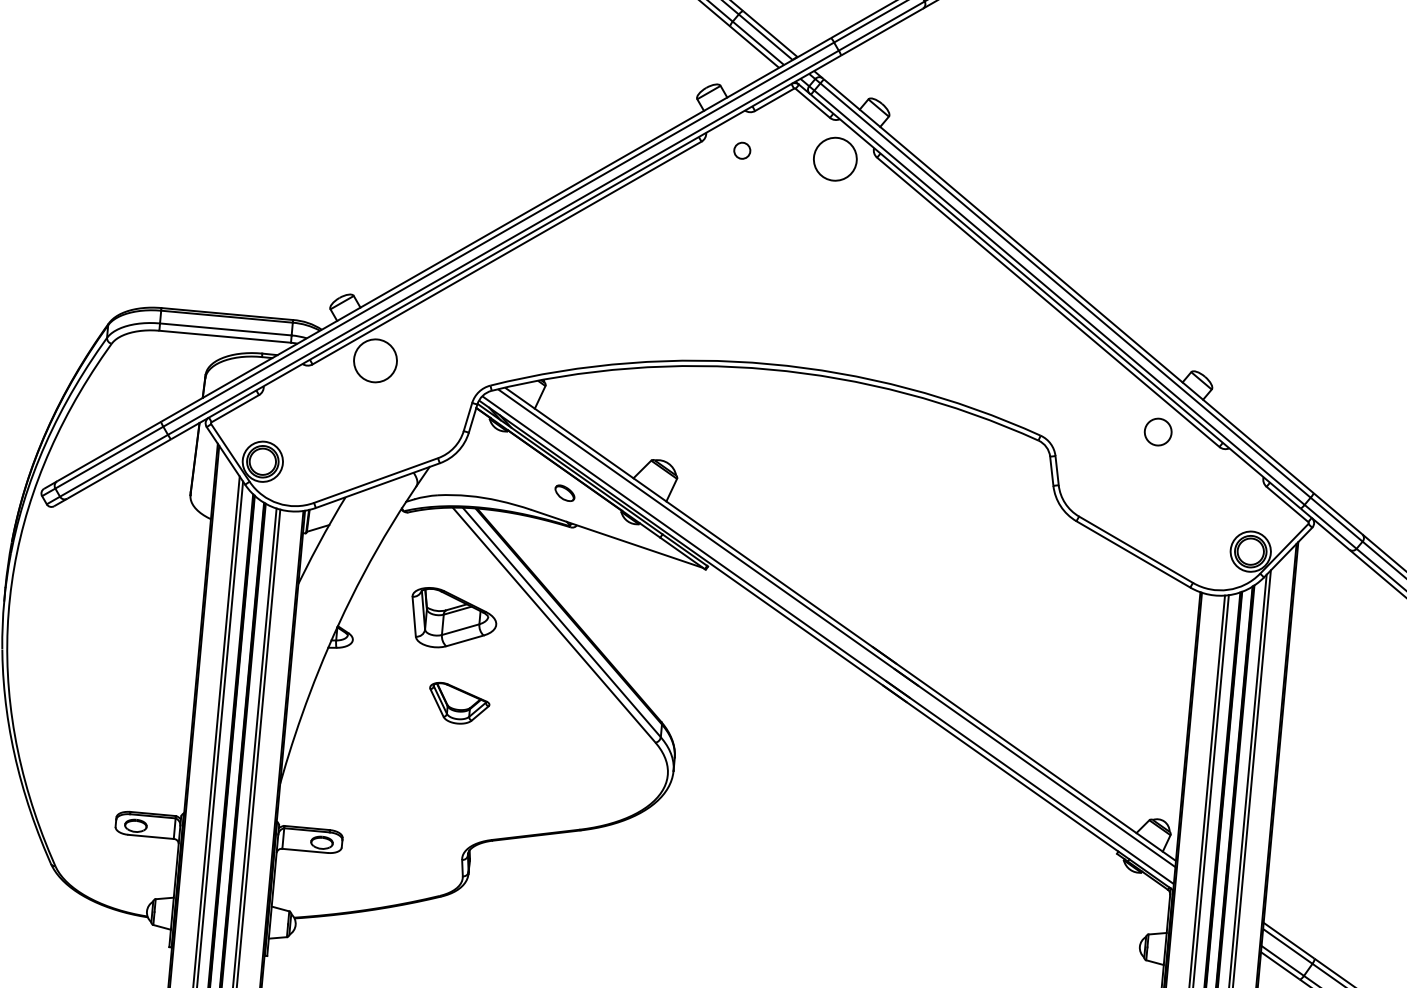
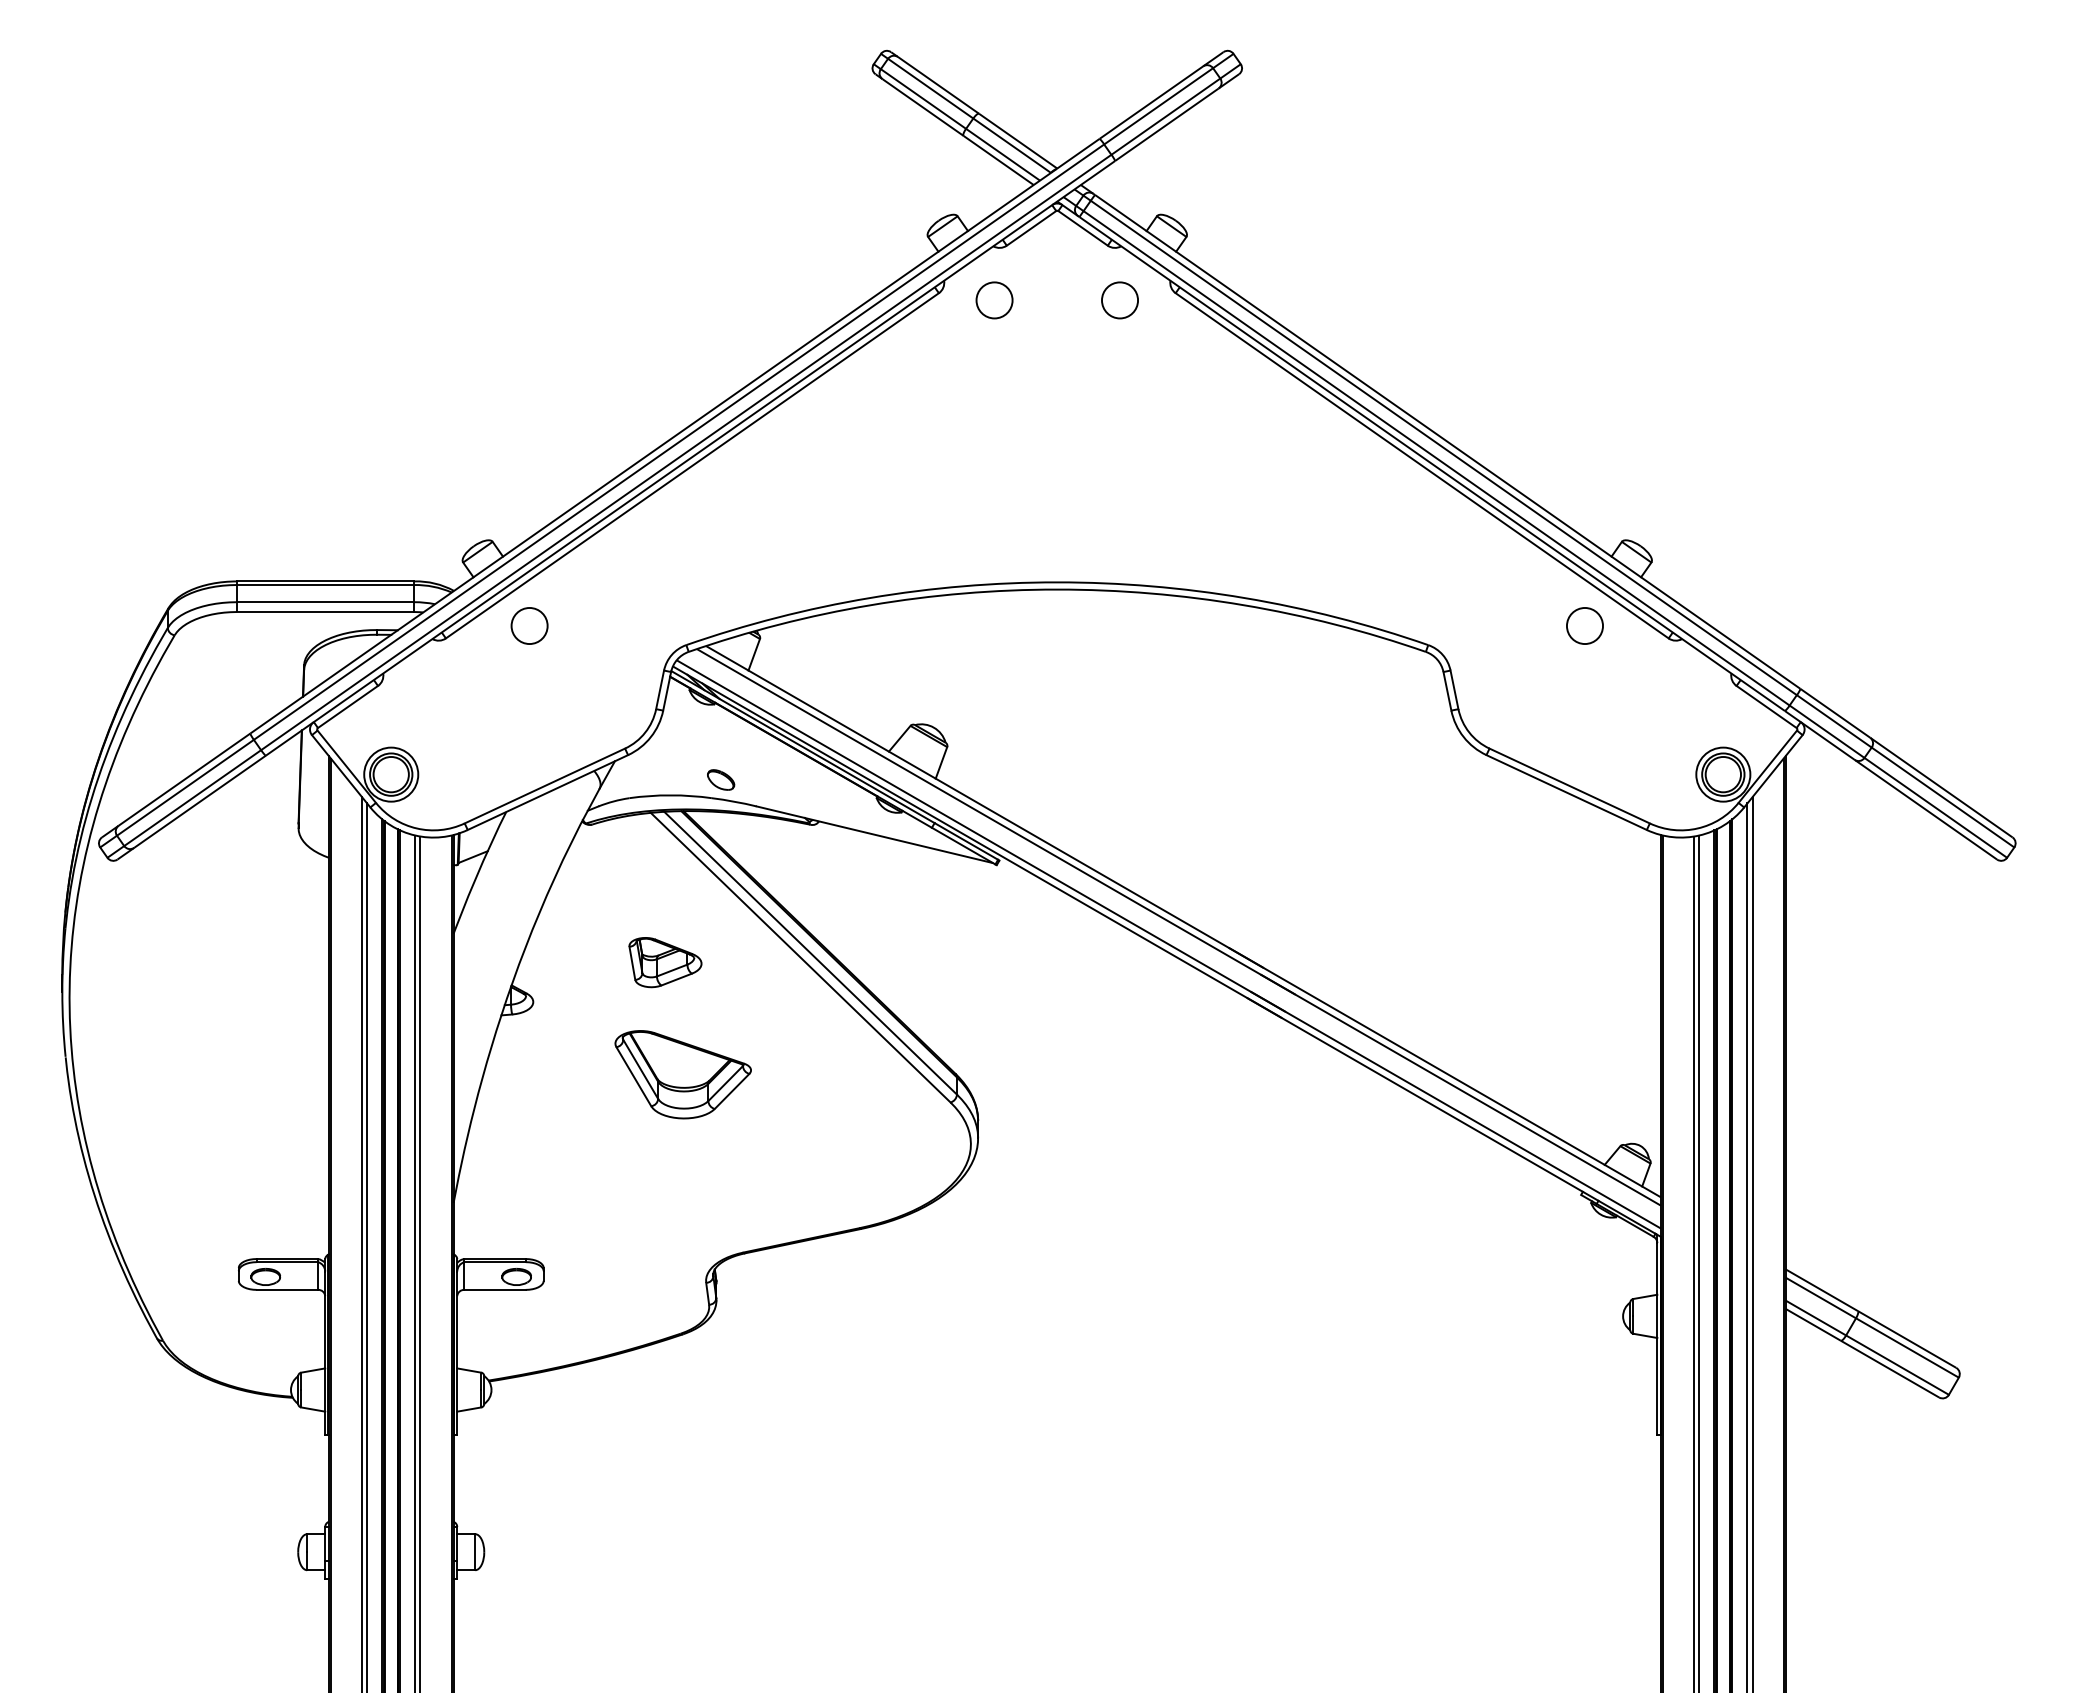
circle: (742, 150) -> (994, 300), size x1.67
circle: (835, 159) -> (1120, 300), size x0.62
circle: (375, 360) -> (529, 625), size x0.62
part: (565, 492) -> (721, 779), moved
part: (453, 619) -> (665, 962), size x0.62
part: (458, 703) -> (682, 1074), size x1.67

